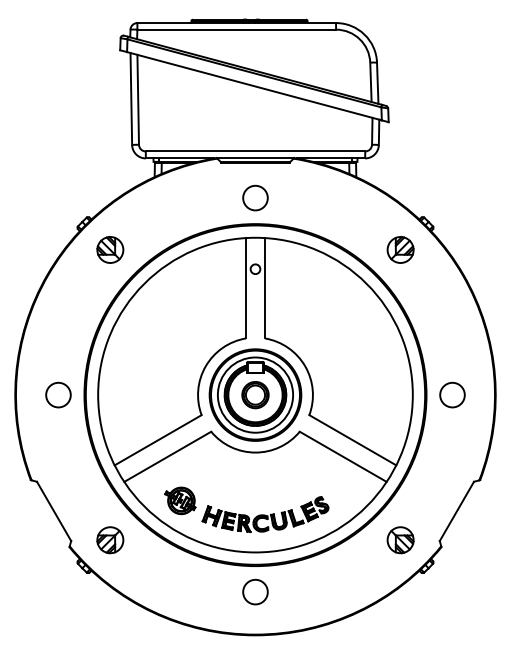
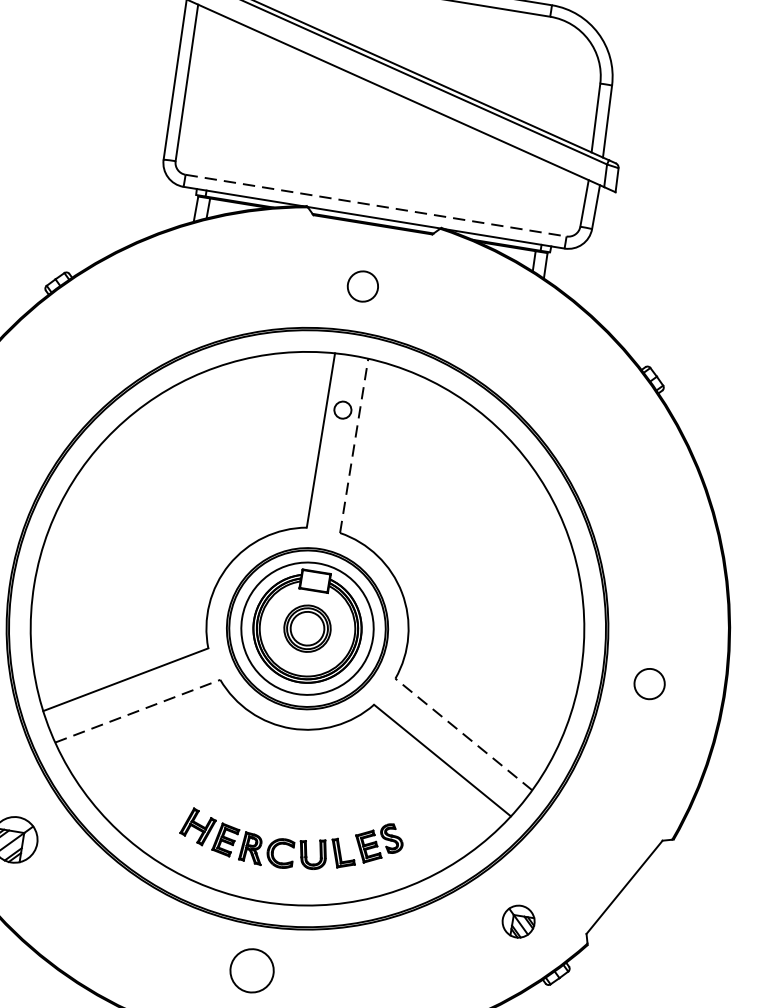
line: (255, 151) -> (376, 205), solid -> dashed
circle: (255, 197) -> (363, 285), size x0.7
part: (110, 249) -> (96, 335), removed
part: (400, 249) -> (600, 416), removed
line: (265, 287) -> (355, 444), solid -> dashed
circle: (452, 394) -> (649, 683), size x0.7
line: (352, 440) -> (463, 734), solid -> dashed
line: (168, 456) -> (139, 710), solid -> dashed
part: (180, 500) -> (147, 790), removed
part: (400, 540) -> (518, 921), size x0.7

